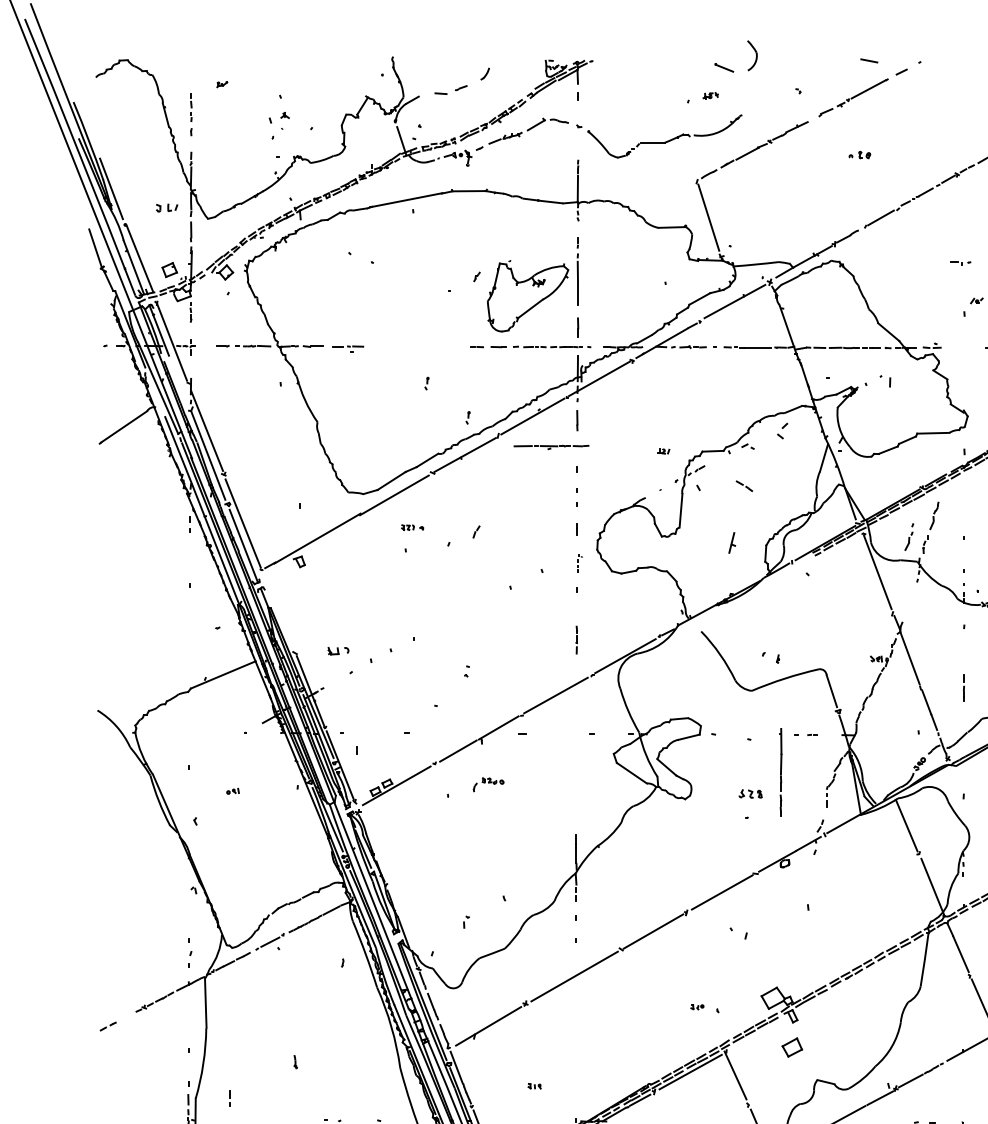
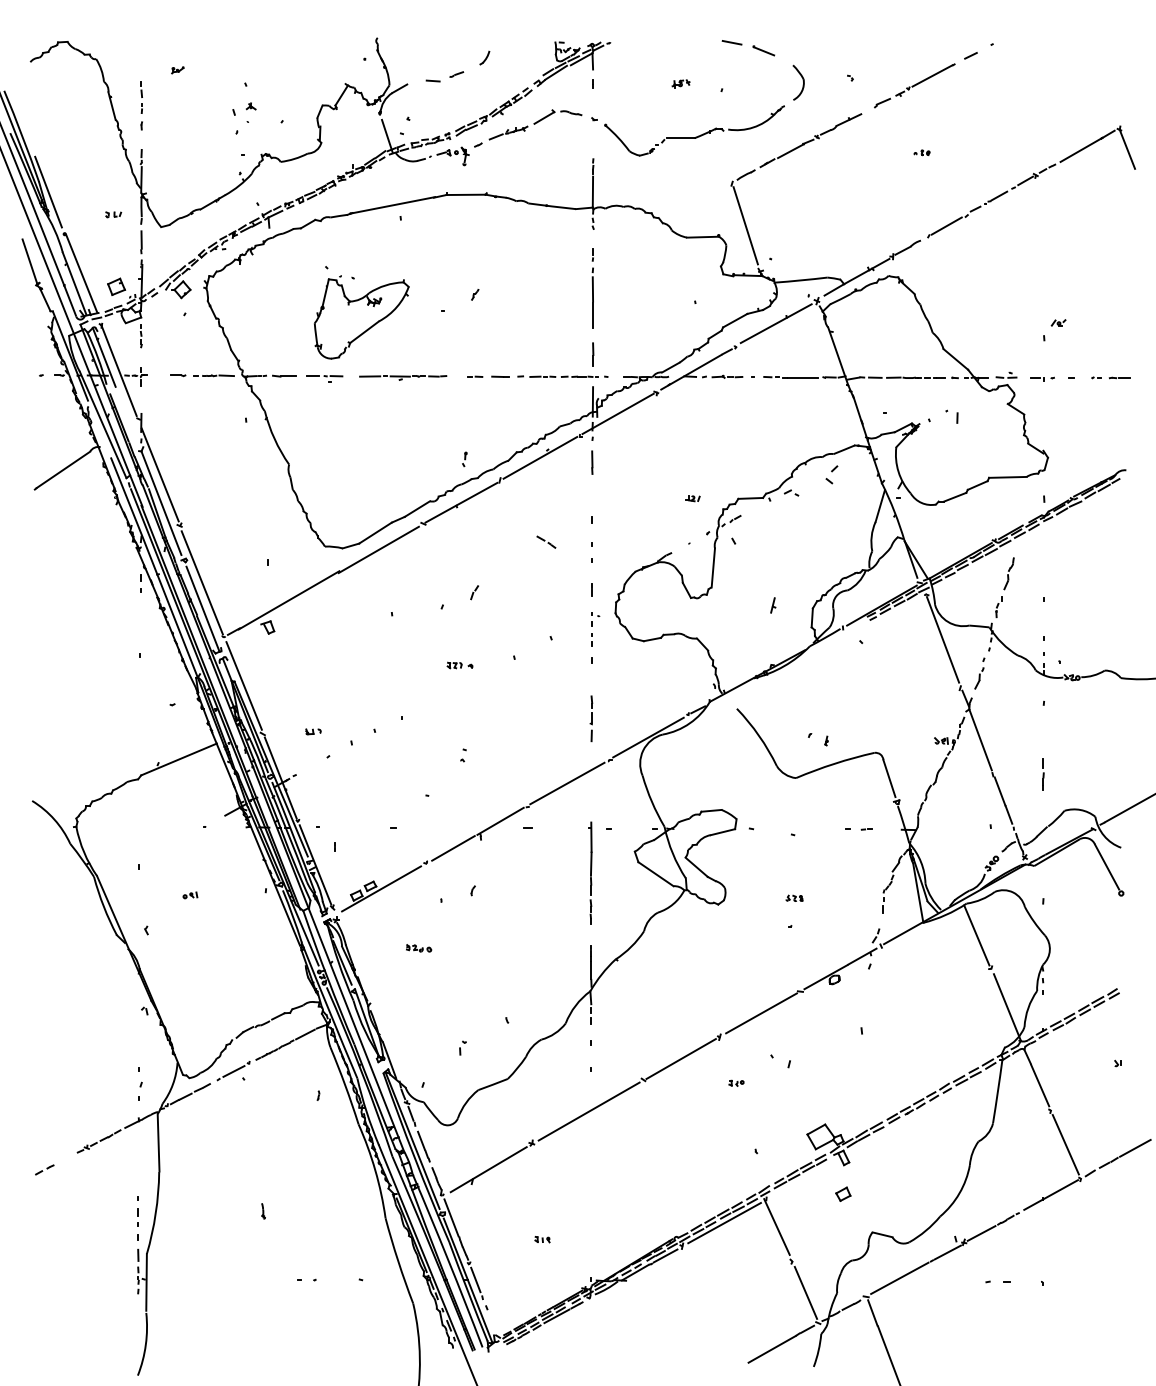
part: (752, 55) -> (798, 82), moved
line: (868, 60) -> (731, 42), moved
part: (710, 95) -> (680, 83), moved
part: (859, 154) -> (921, 152), size x0.62
part: (167, 208) -> (113, 214), size x0.62
part: (960, 262) -> (1042, 378), moved
part: (527, 296) -> (361, 317), moved
part: (426, 383) -> (416, 419), removed
part: (551, 447) -> (403, 377), moved
line: (743, 484) -> (545, 540), moved
part: (412, 527) -> (459, 665), moved
part: (909, 537) -> (979, 673), moved
part: (732, 543) -> (773, 605), size x0.62
part: (580, 563) -> (595, 629), size x1.67
line: (278, 611) -> (243, 685), added
part: (576, 639) -> (591, 718), size x1.43
part: (338, 650) -> (313, 731), size x0.62
part: (780, 771) -> (590, 872), moved
part: (493, 781) -> (419, 948), moved
part: (750, 793) -> (794, 897), size x0.62
part: (697, 1006) -> (736, 1082), moved
part: (792, 1046) -> (843, 1193), size x0.62
line: (228, 1098) -> (137, 1216), moved

